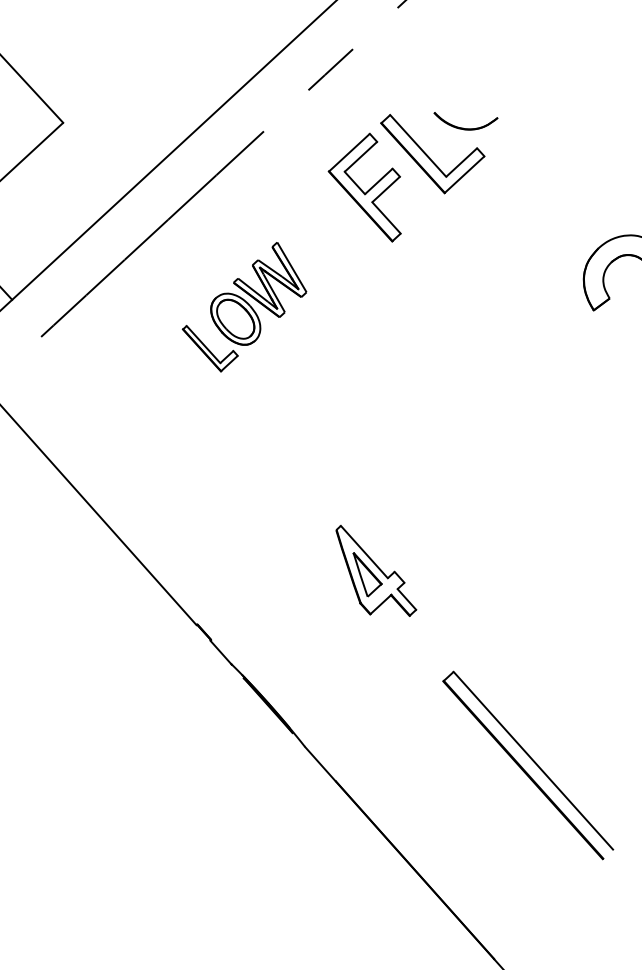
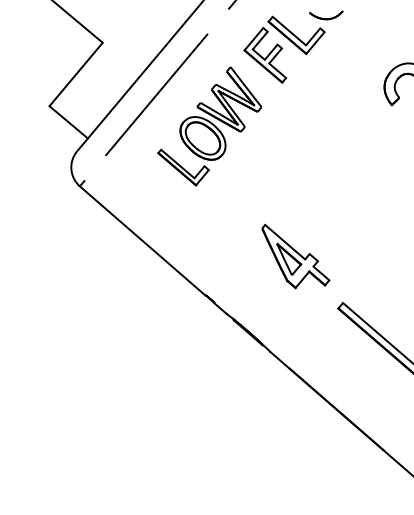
part: (465, 122) -> (326, 15), moved
part: (244, 306) -> (209, 126), size x1.67
part: (375, 572) -> (295, 256), size x1.43

